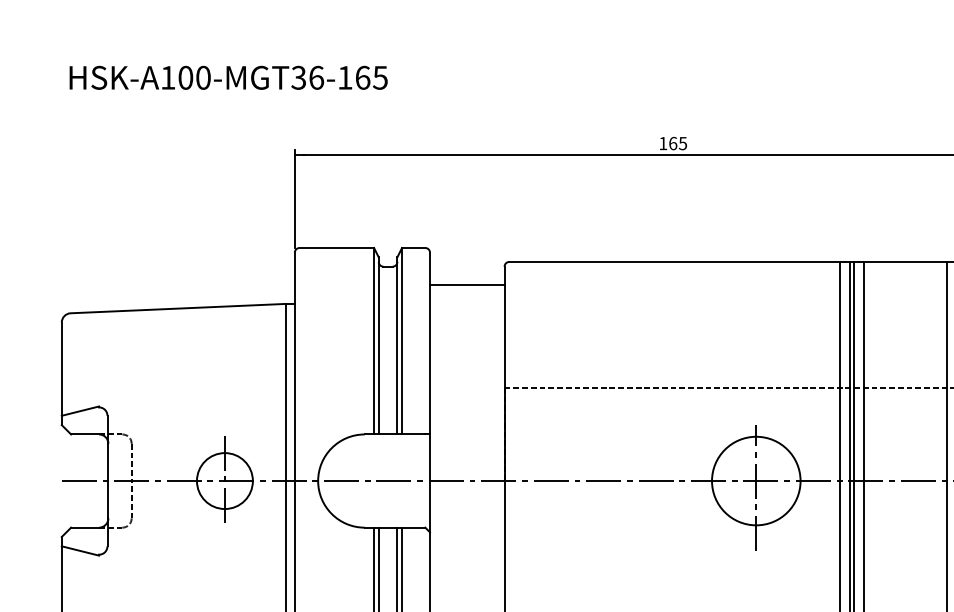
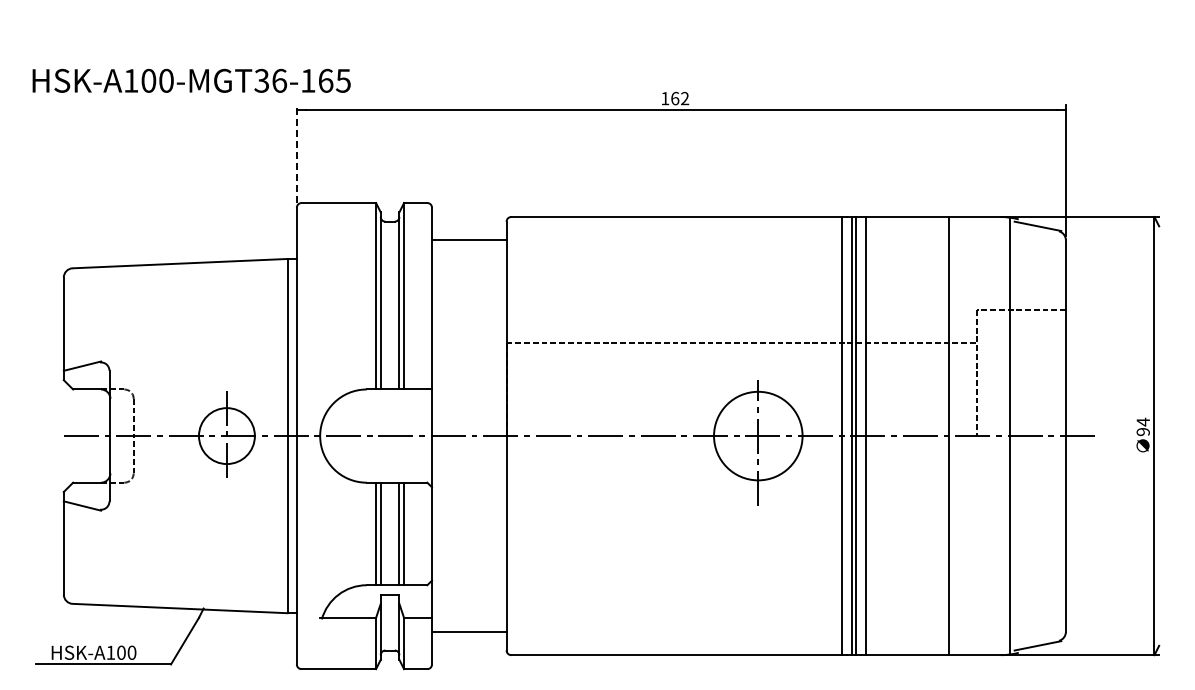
text: (228, 77) -> (191, 80), moved
text: (682, 143) -> (684, 98), 165 -> 162
line: (294, 199) -> (296, 154), solid -> dashed

